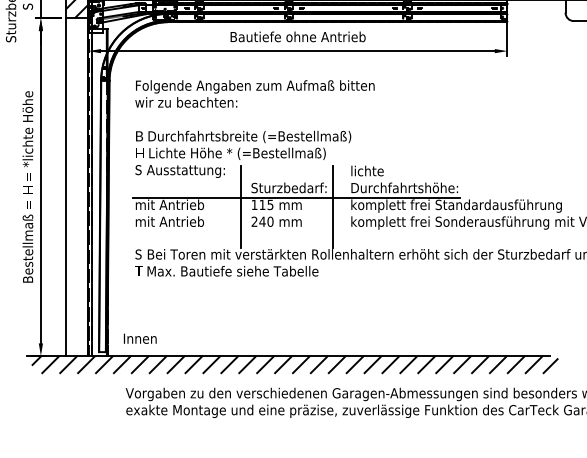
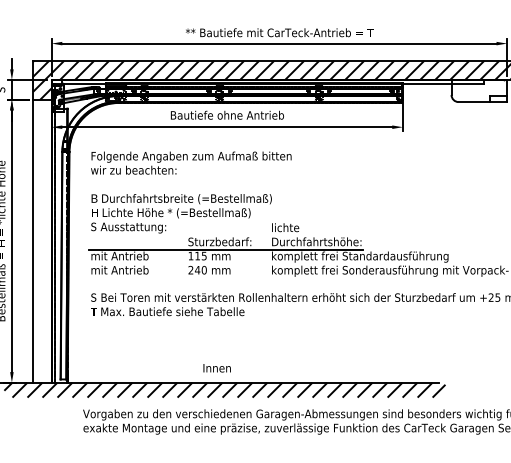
line: (240, 206) -> (179, 257), removed
line: (333, 206) -> (257, 257), removed
text: (139, 339) -> (216, 368), moved

